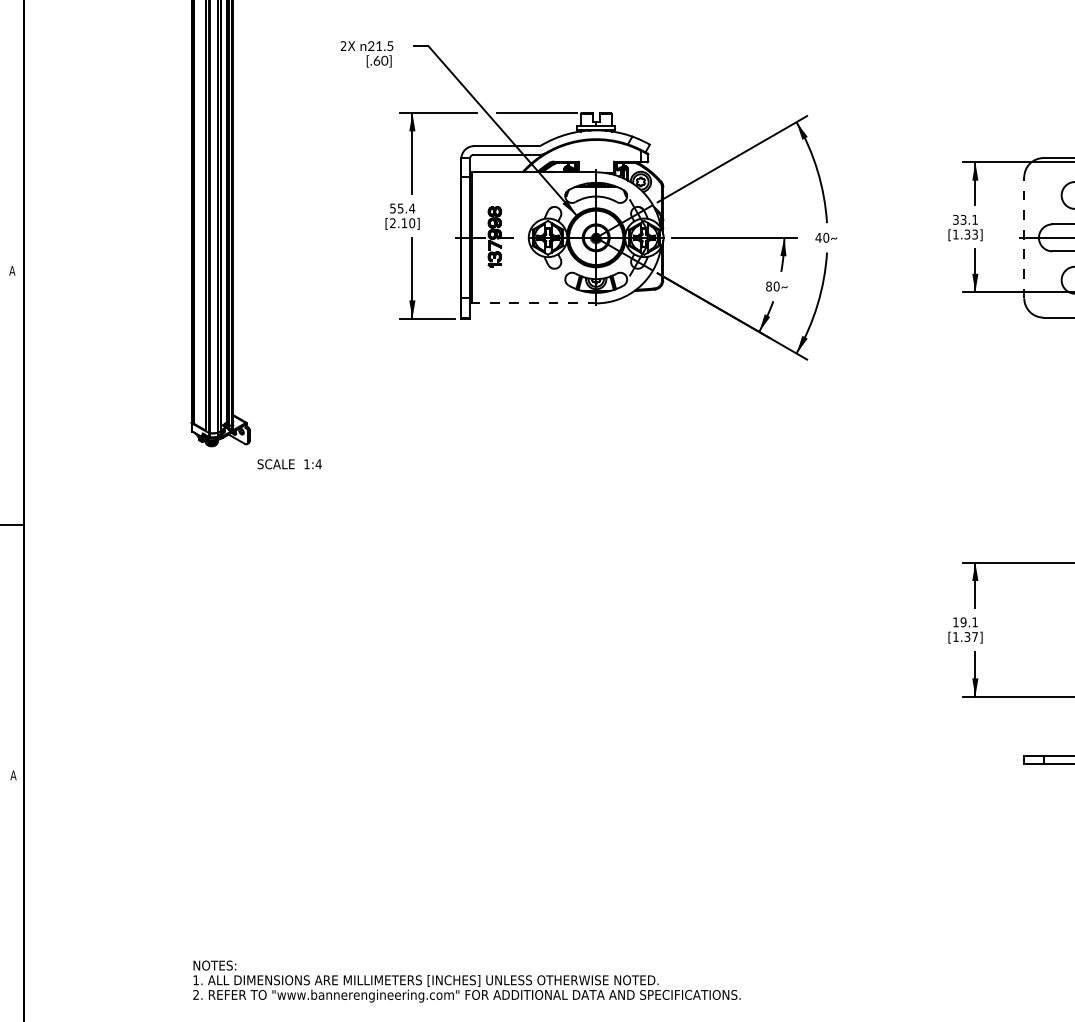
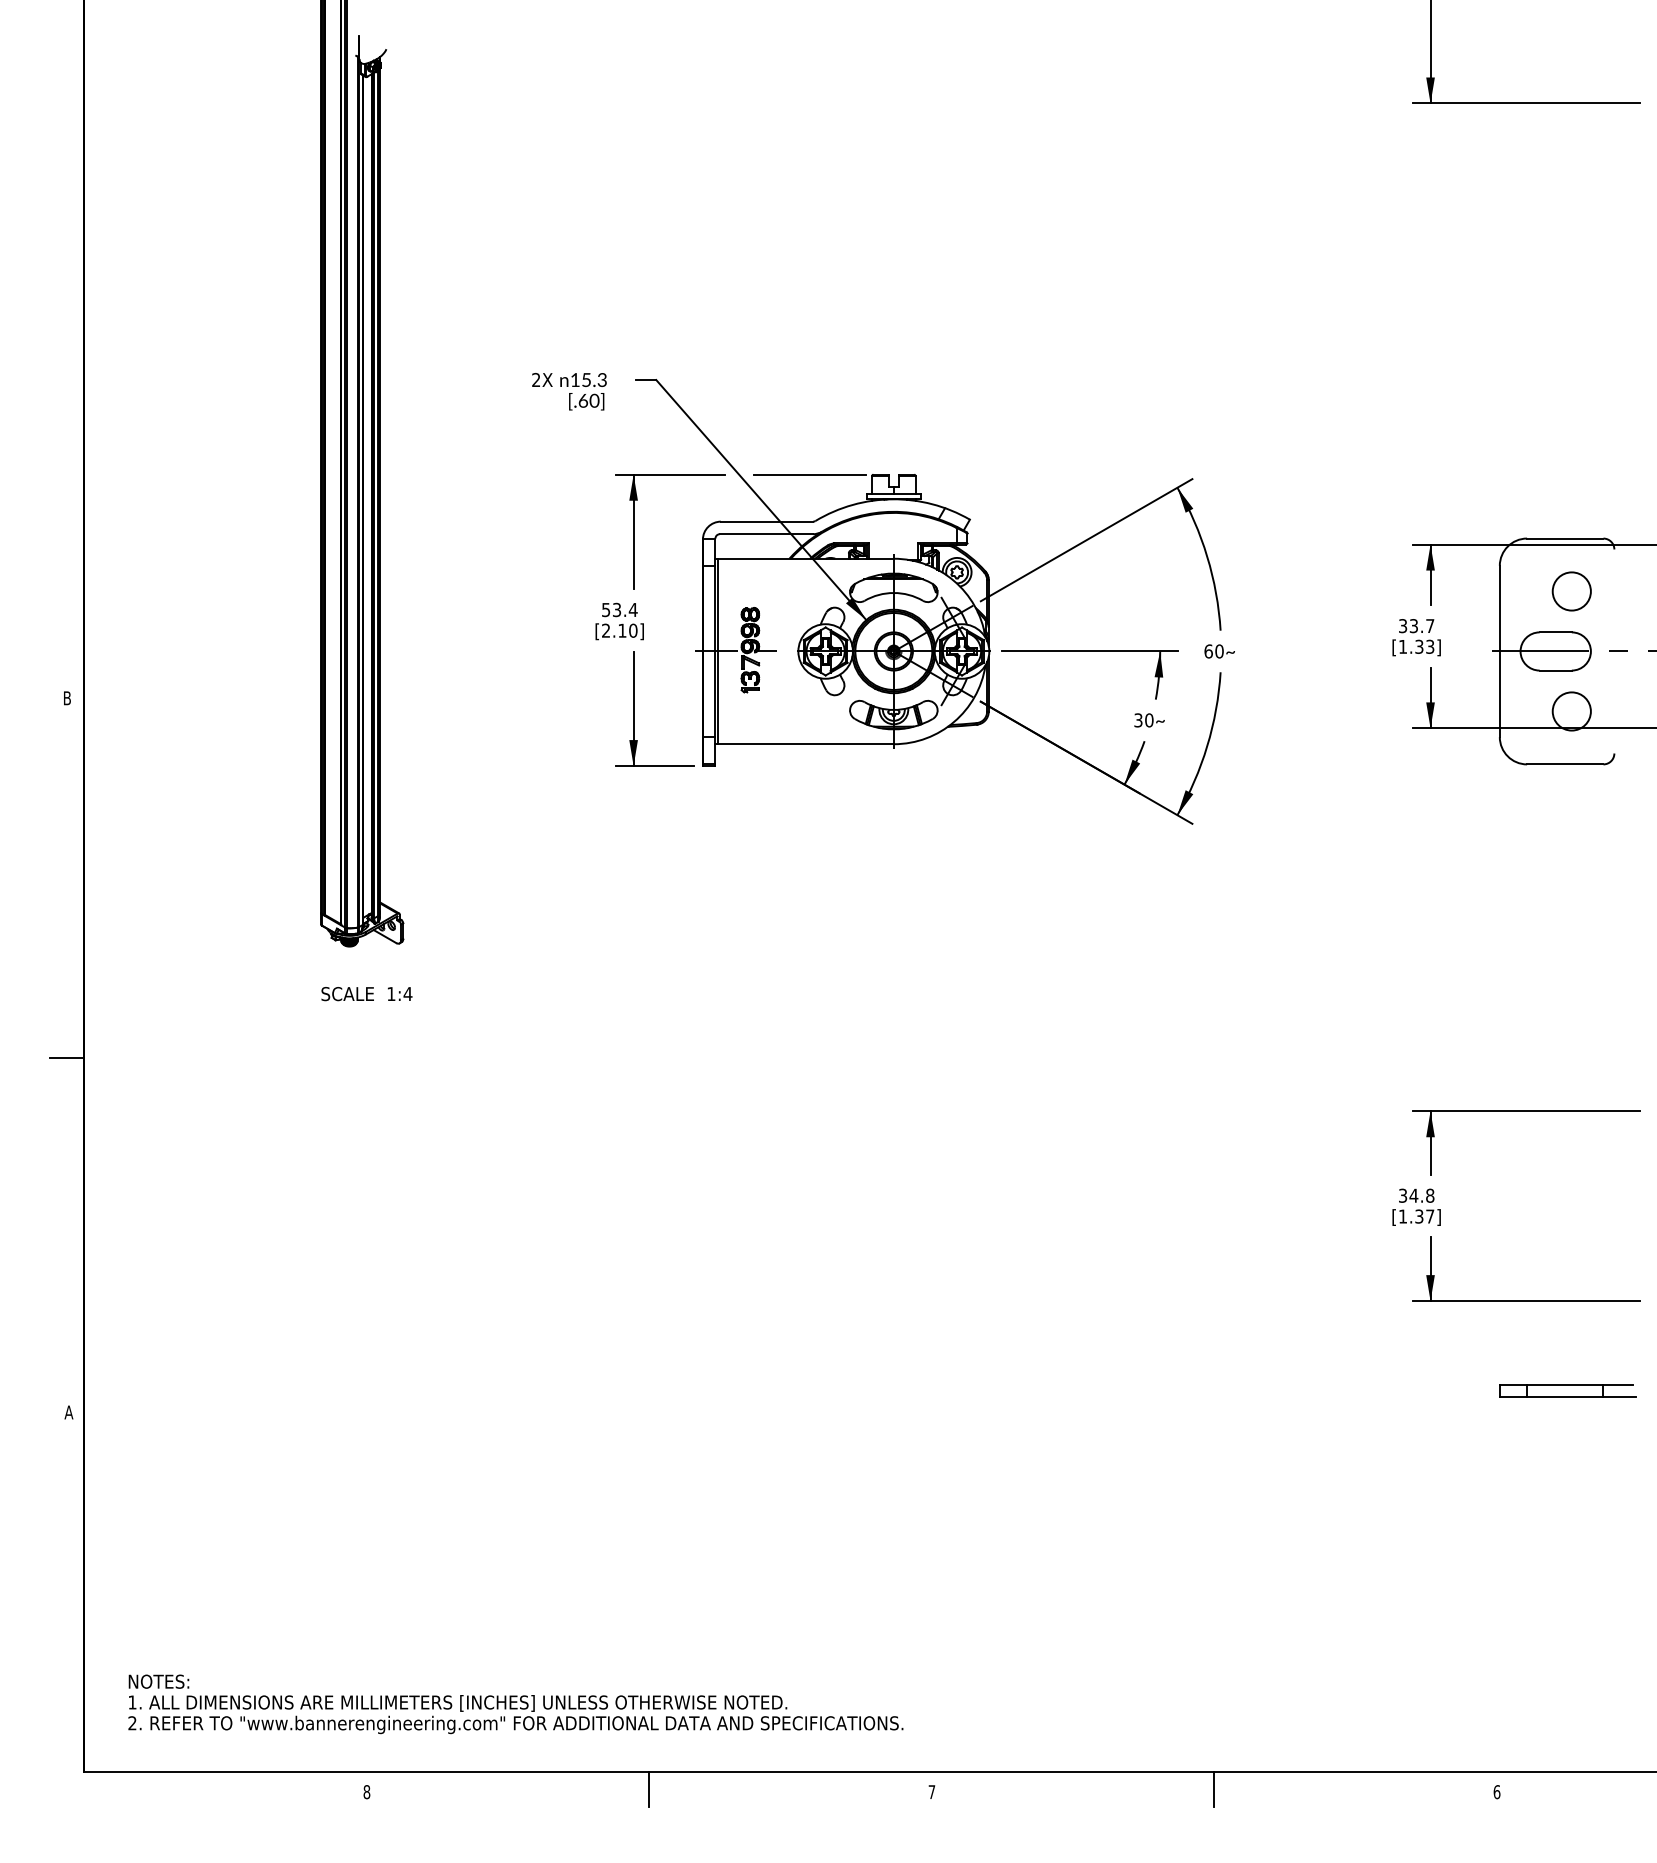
text: (380, 46) -> (588, 380), 21.5 -> 15.3
text: (400, 208) -> (616, 609), 55.4 -> 53.4
text: (975, 219) -> (1430, 625), 33.1 -> 33.7
text: (818, 237) -> (1208, 651), 40 -> 60
line: (1024, 237) -> (1499, 651), dashed -> solid
text: (12, 271) -> (67, 698), A -> B
text: (769, 286) -> (1138, 720), 80 -> 30
line: (533, 303) -> (805, 744), dashed -> solid
text: (289, 464) -> (366, 994), moved
text: (965, 622) -> (1416, 1195), 19.1 -> 34.8
text: (466, 981) -> (515, 1704), moved

